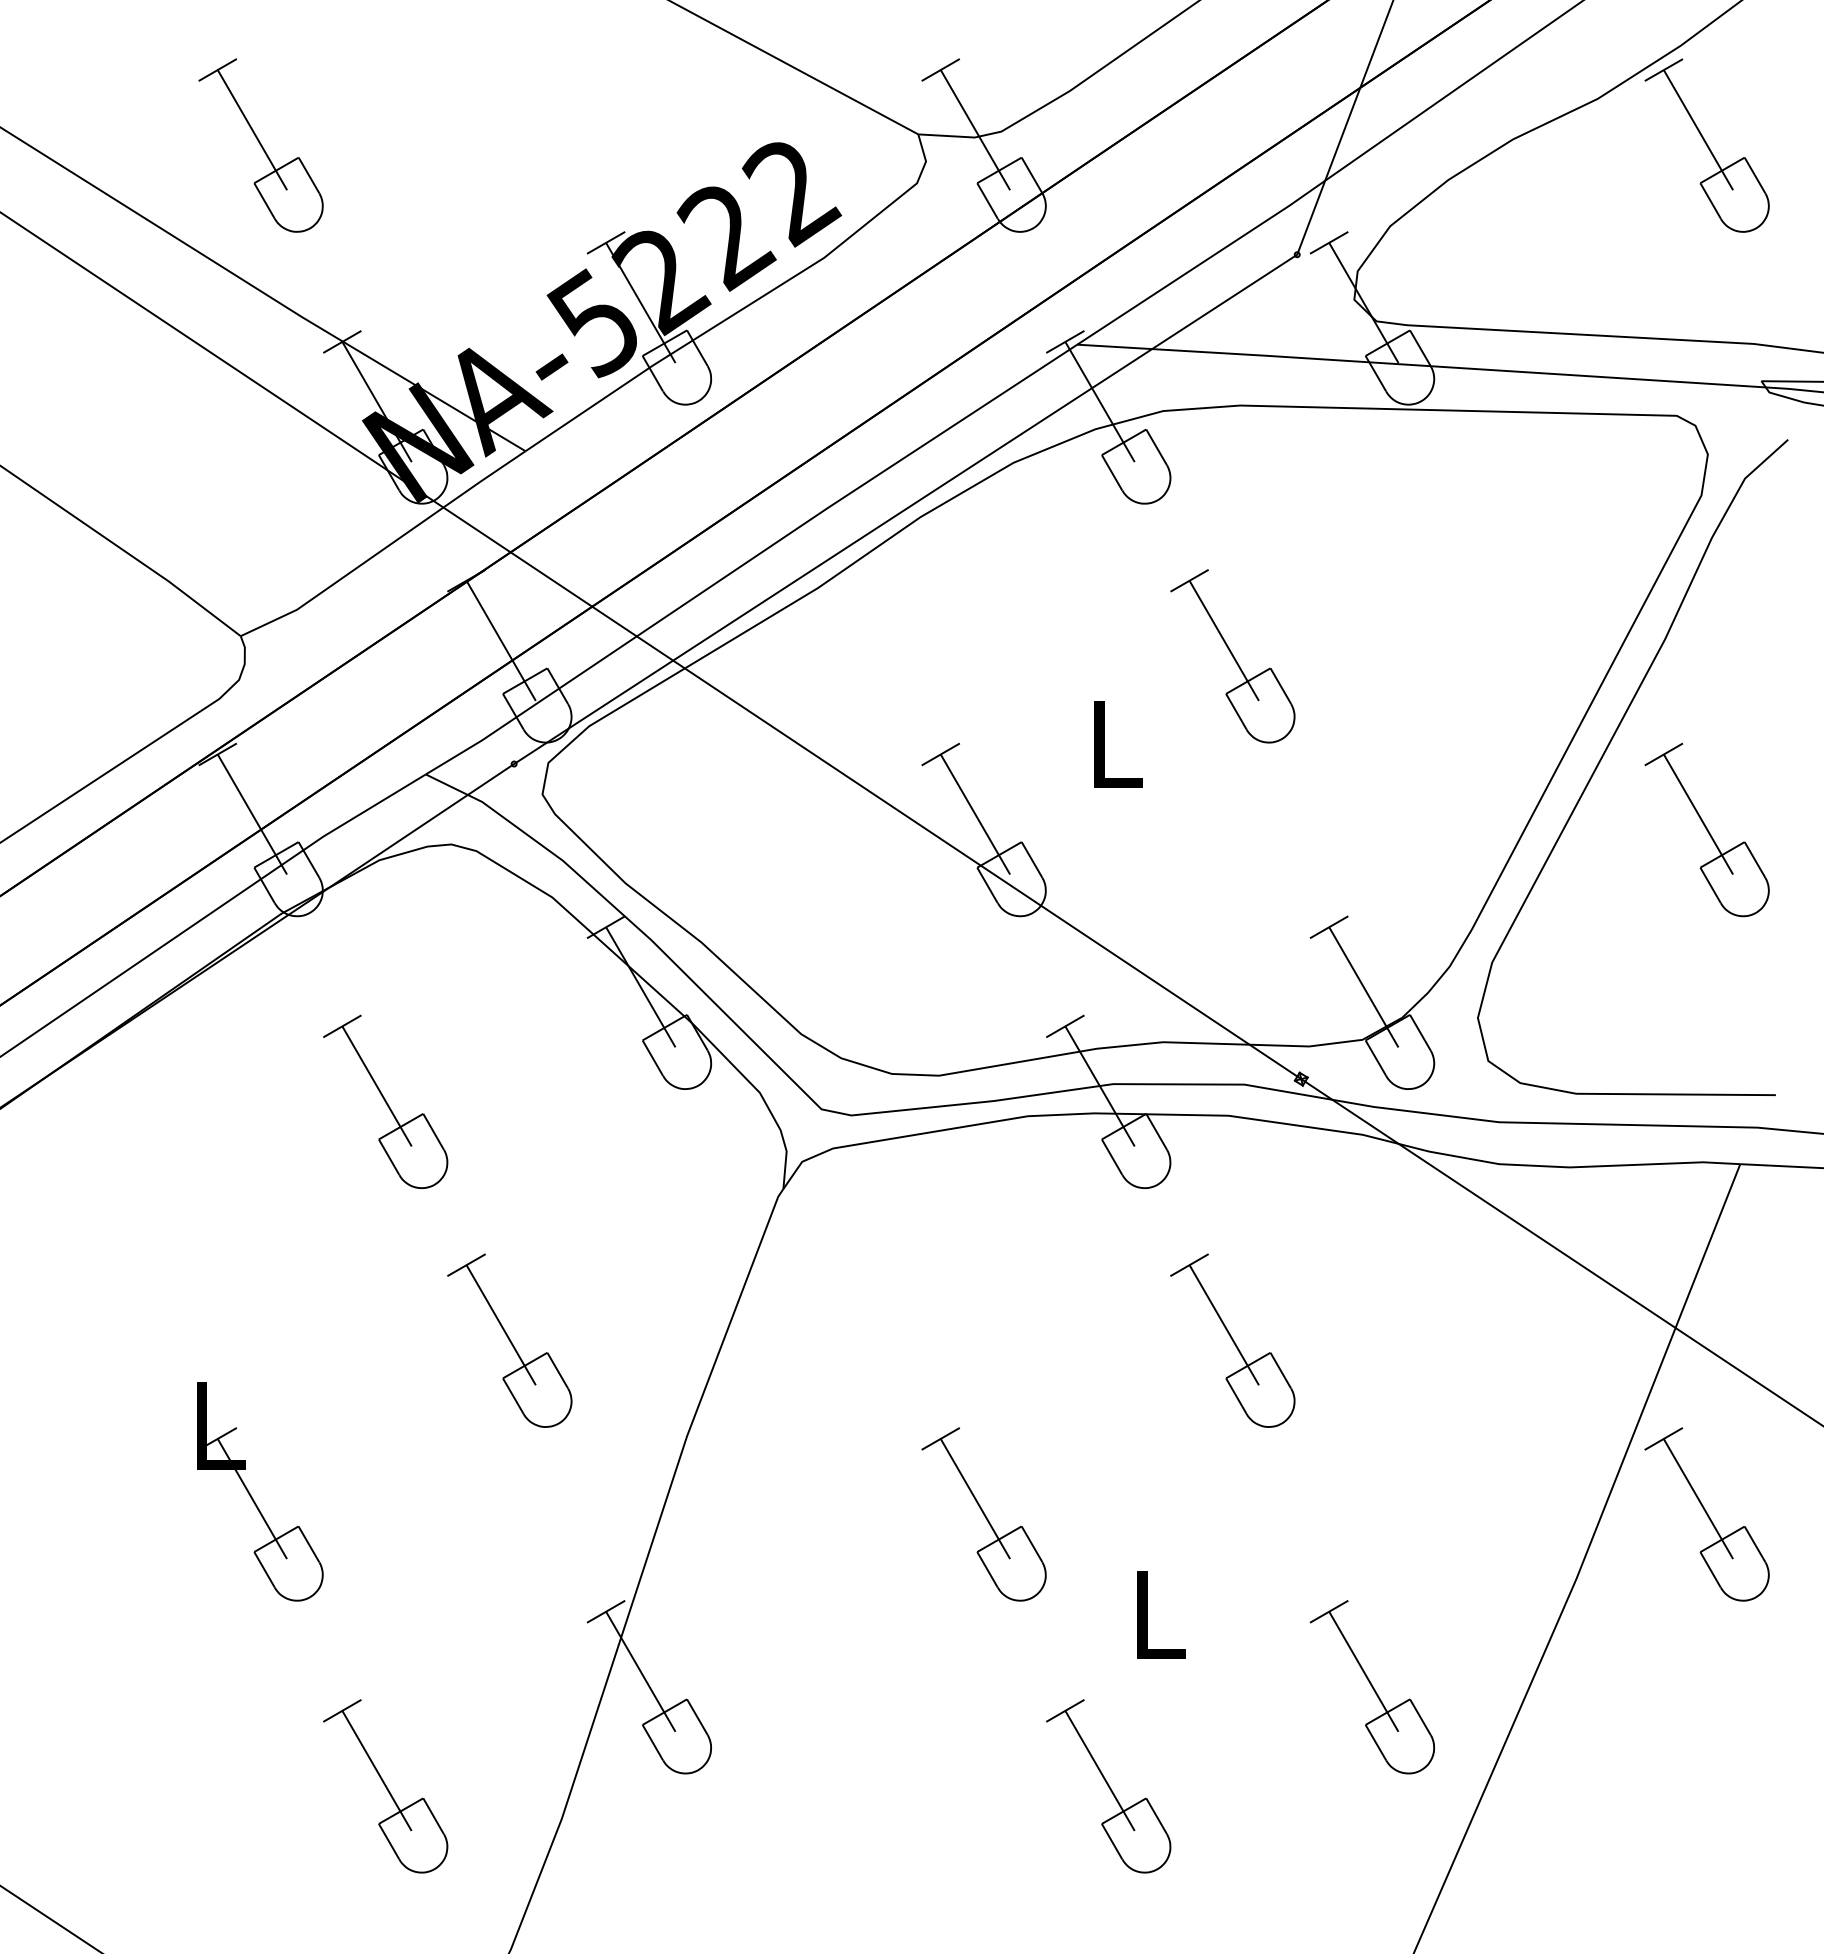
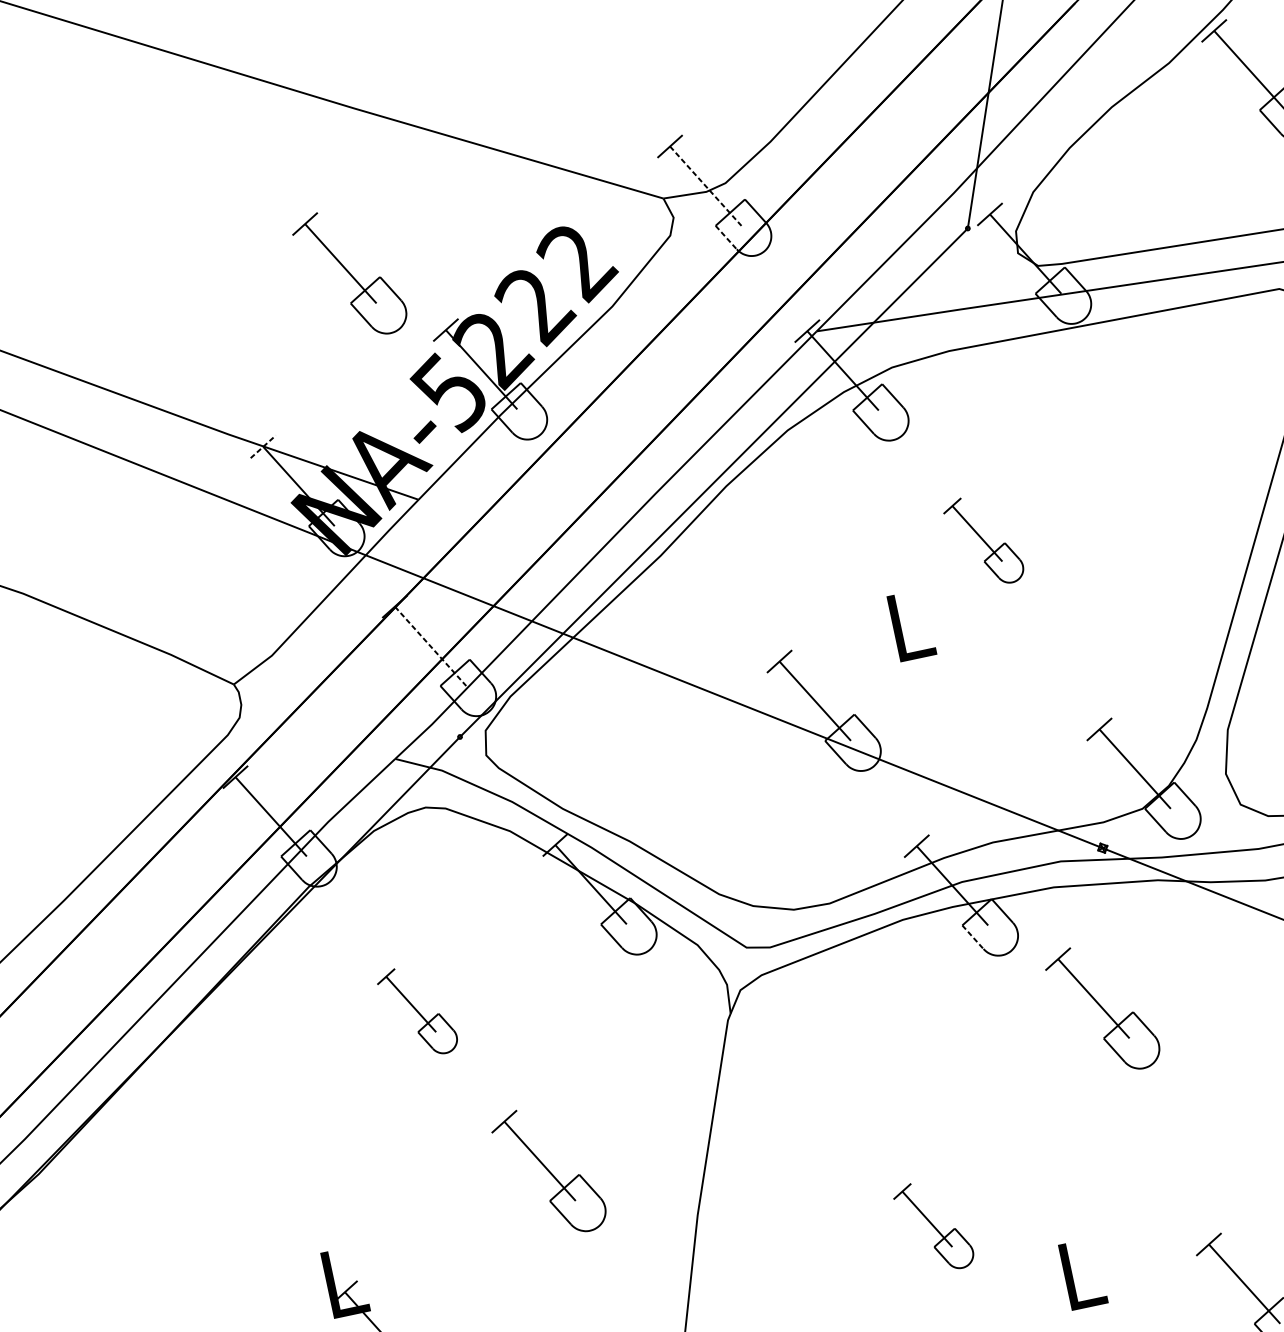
line: (975, 130) -> (705, 186), solid -> dashed
part: (260, 145) -> (349, 274), moved
line: (987, 201) -> (726, 237), solid -> dashed
line: (342, 341) -> (263, 446), solid -> dashed
line: (501, 641) -> (430, 646), solid -> dashed
part: (1232, 656) -> (983, 541), size x0.7
part: (385, 1101) -> (417, 1011), size x0.7
line: (1112, 1157) -> (973, 937), solid -> dashed
part: (1232, 1340) -> (1102, 1008), moved
part: (983, 1514) -> (933, 1226), size x0.7

